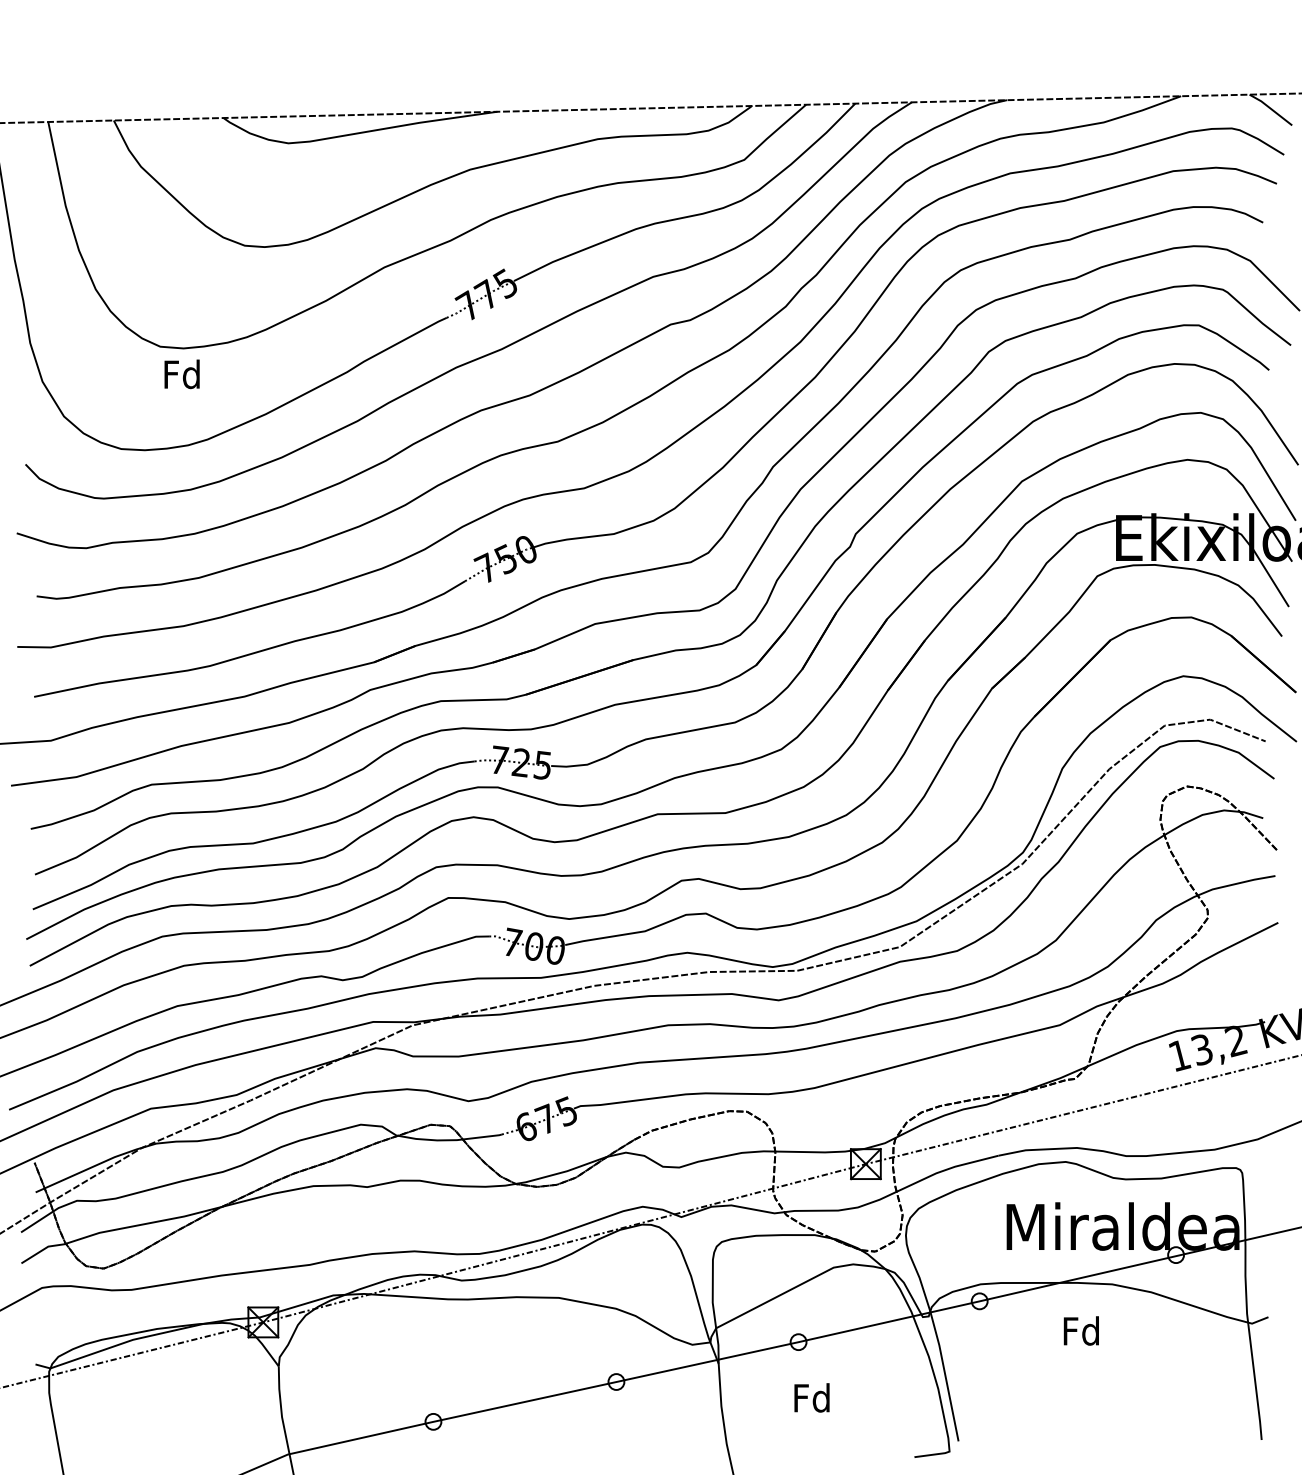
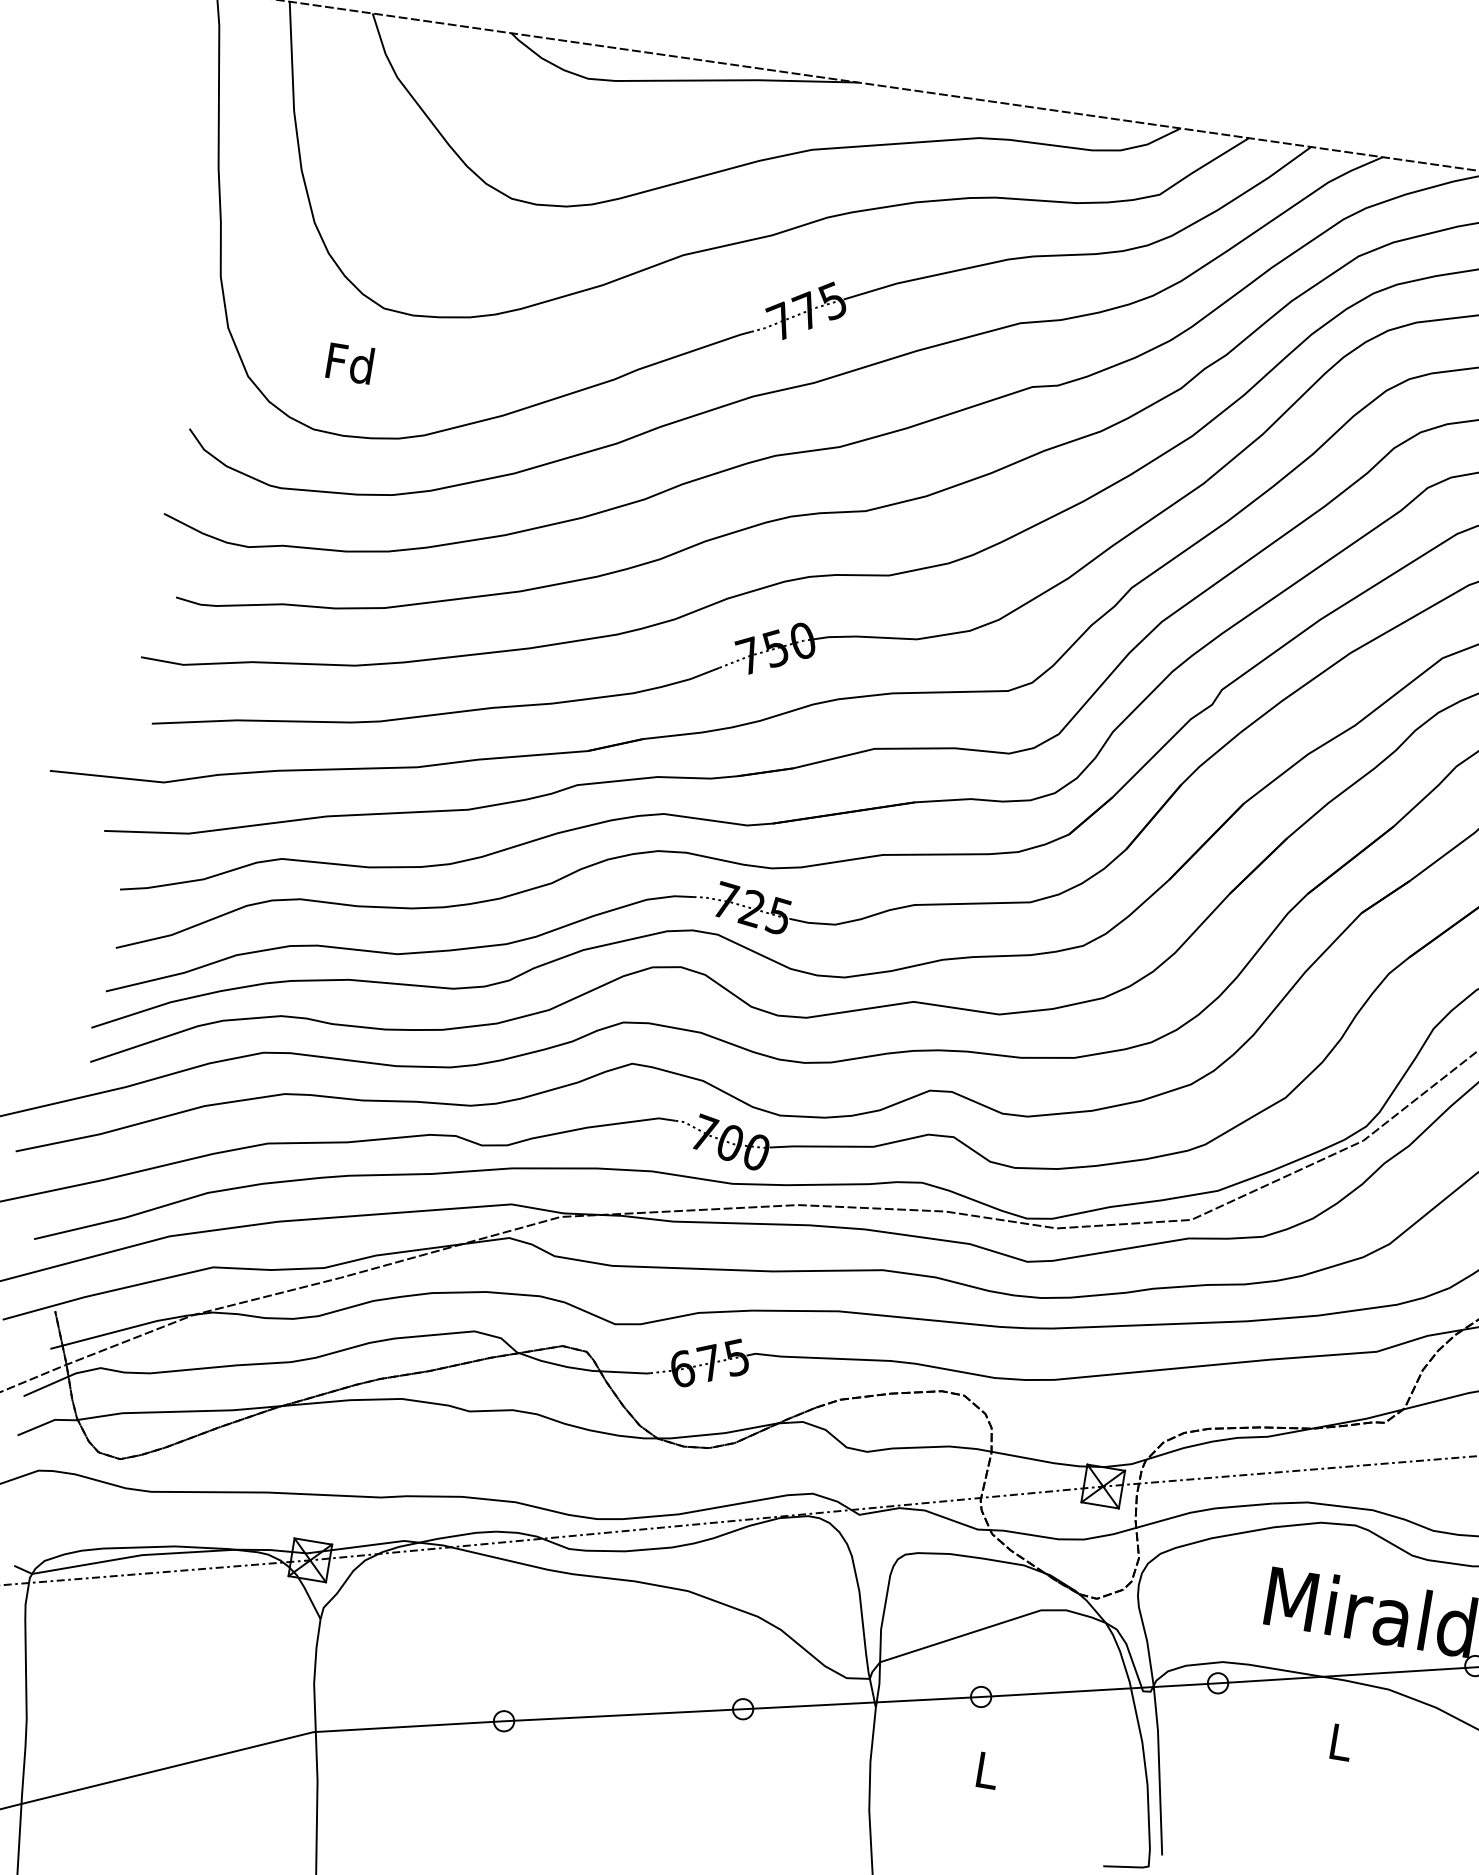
text: (181, 374) -> (349, 363), moved
text: (1080, 1330) -> (1339, 1741), Fd -> L
text: (811, 1397) -> (985, 1769), Fd -> L

